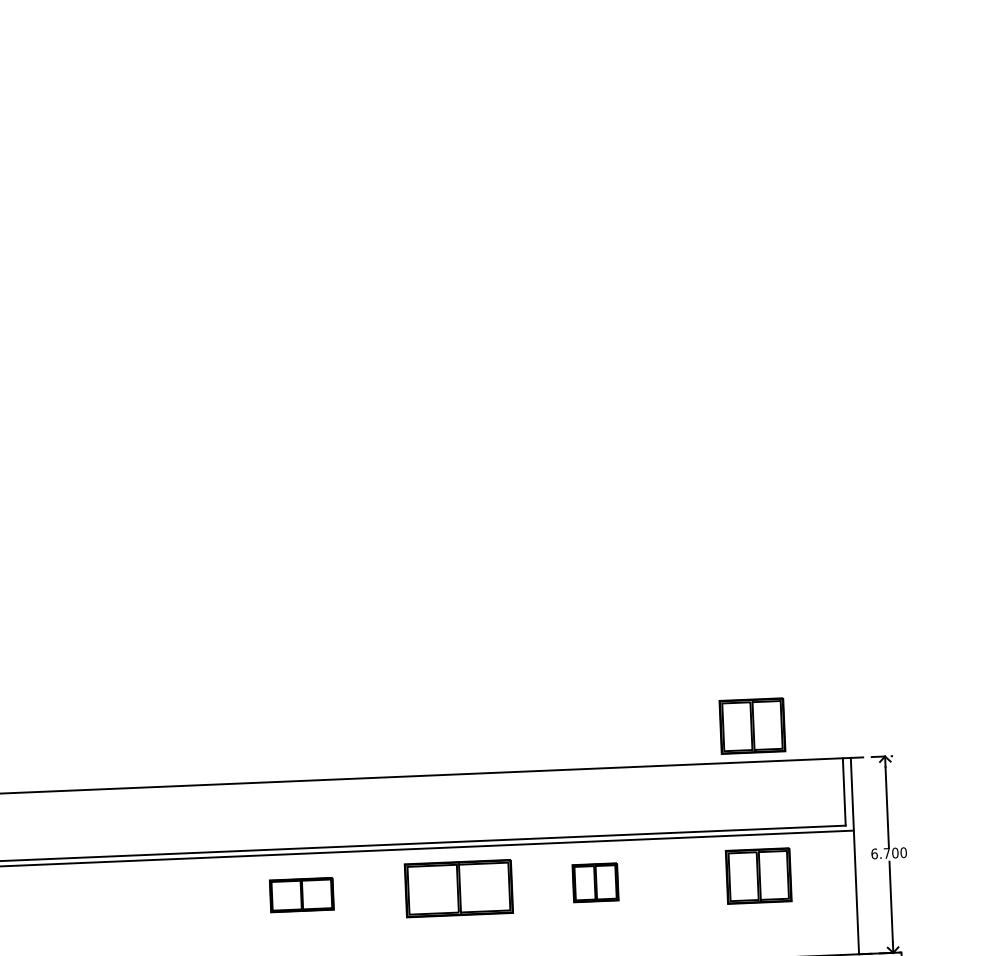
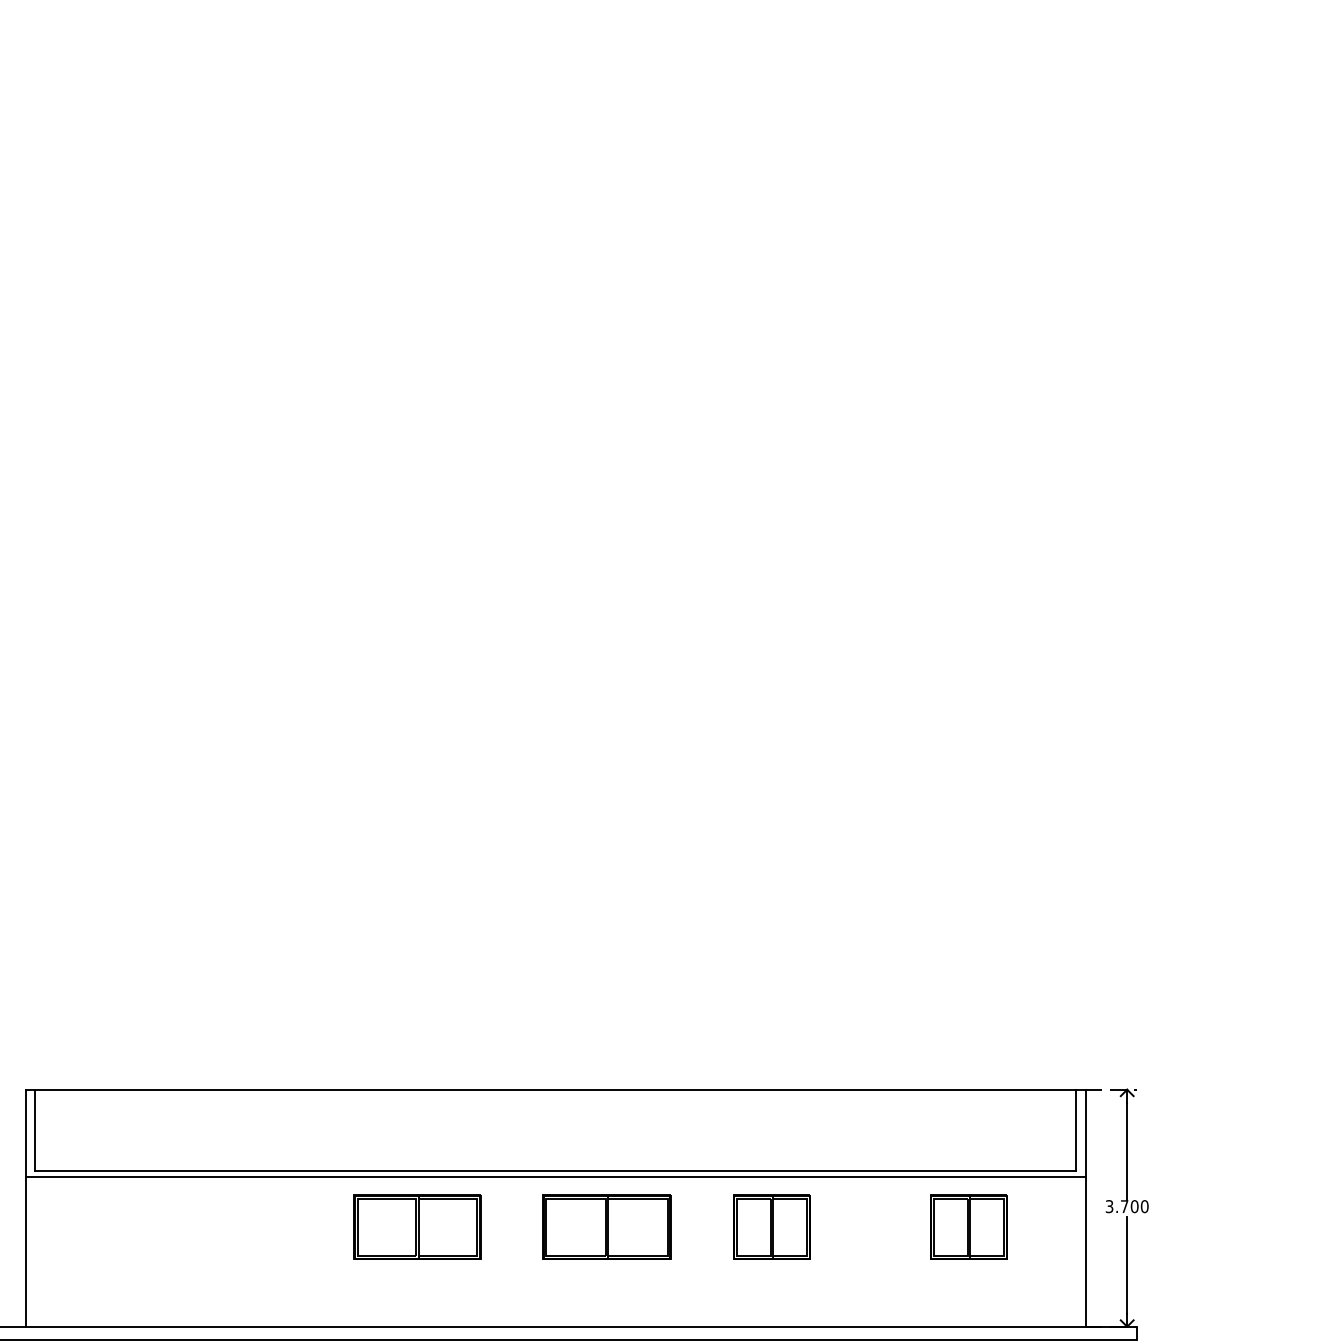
part: (752, 725) -> (968, 1045), removed
text: (874, 853) -> (1109, 1206), 6.700 -> 3.700
part: (595, 882) -> (771, 1226), size x1.43
part: (301, 894) -> (417, 1226), size x1.67

